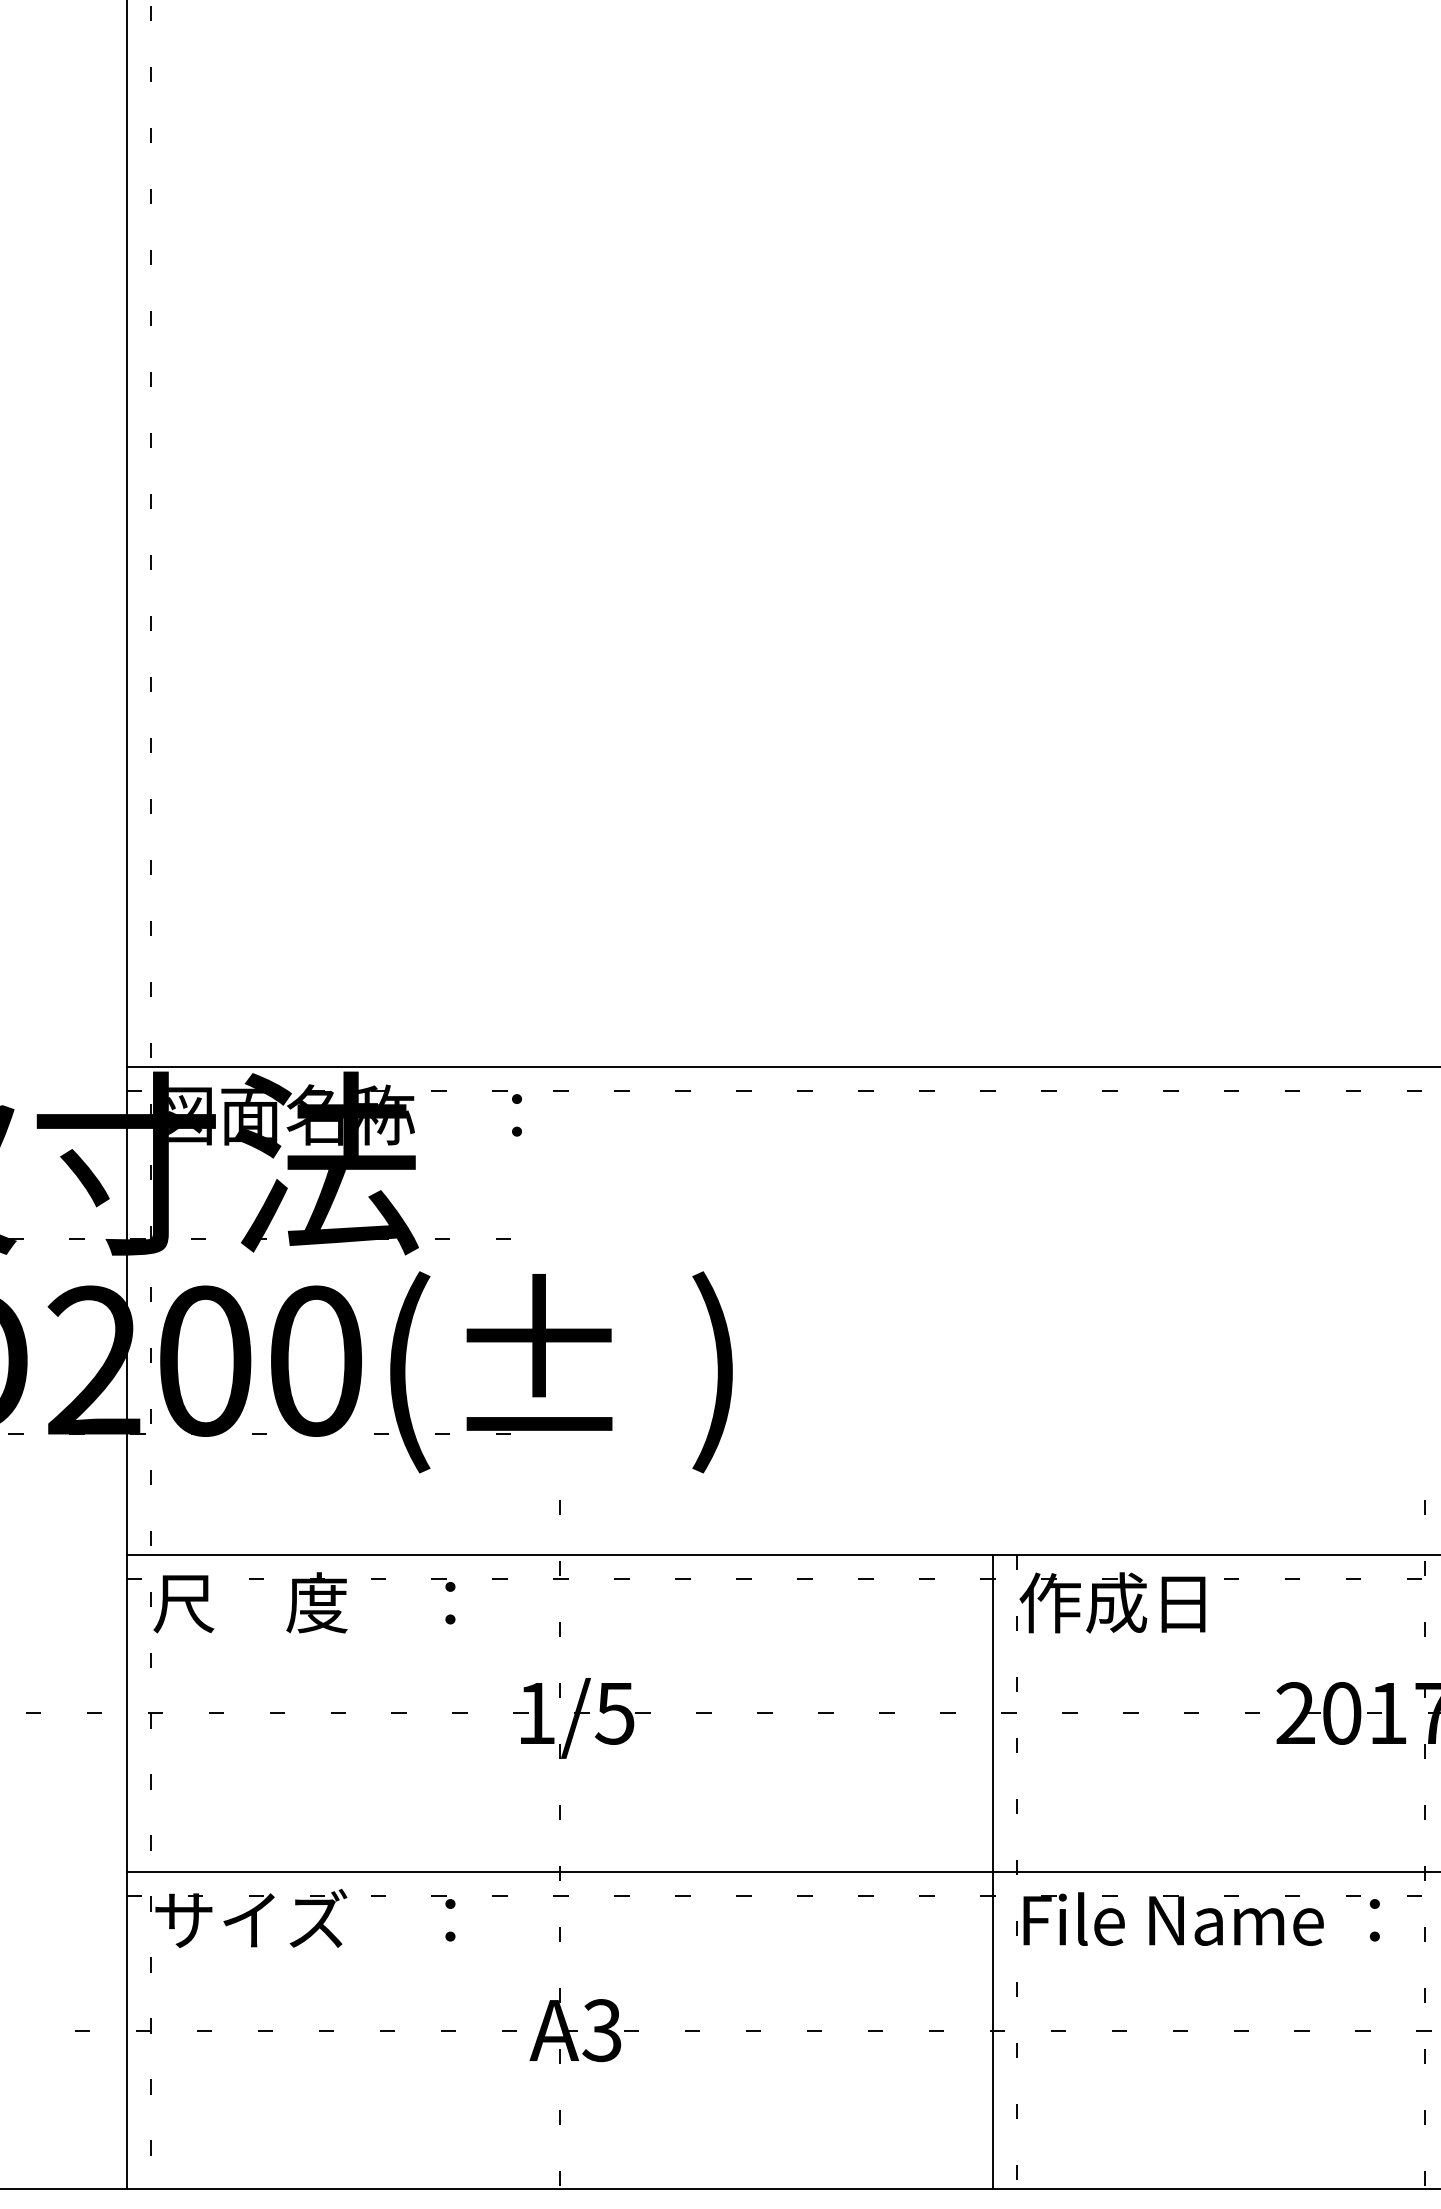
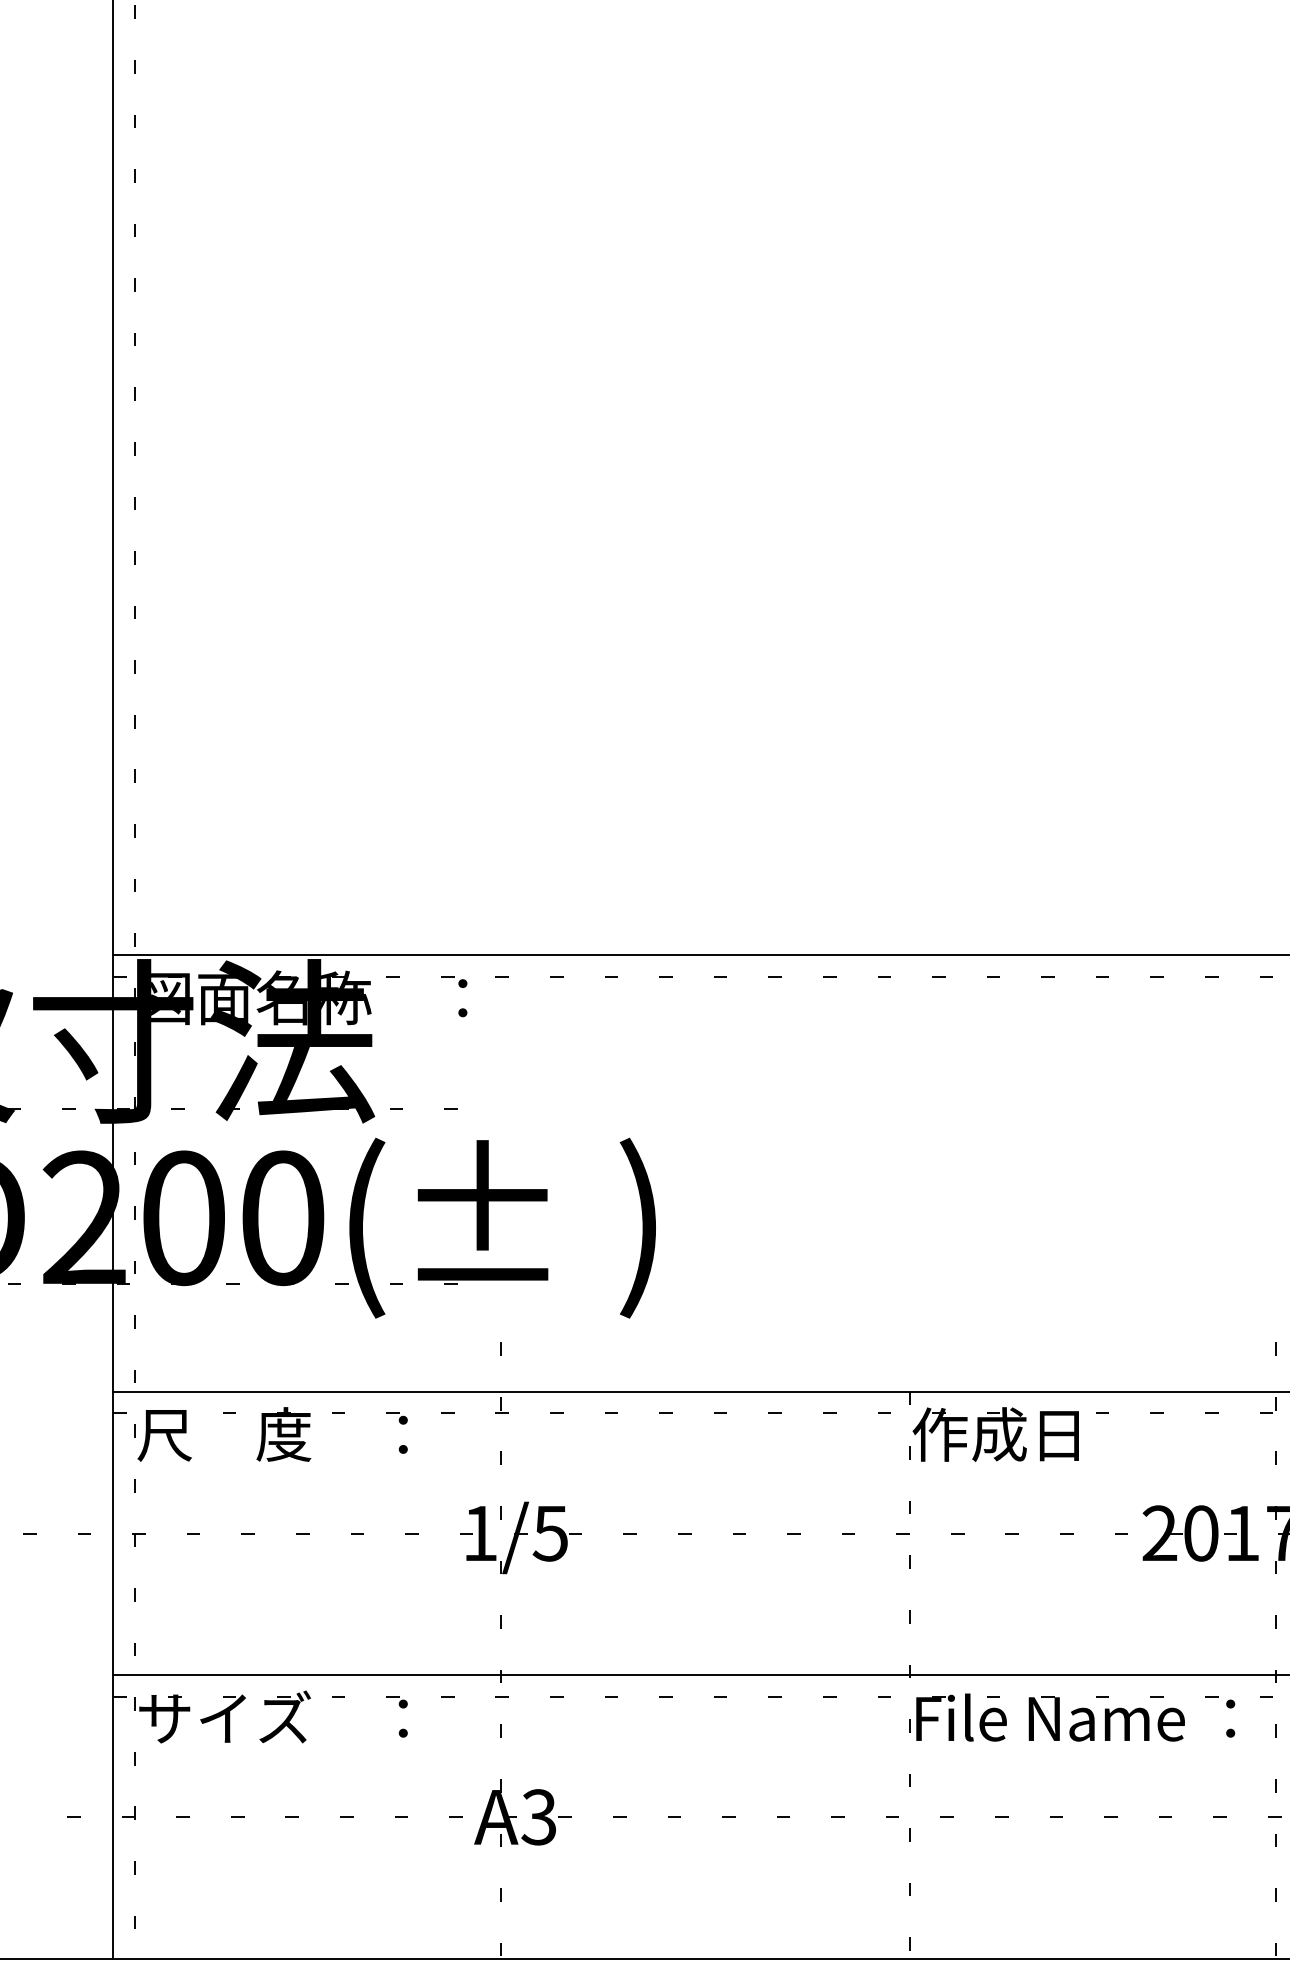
line: (992, 1872) -> (888, 1675), removed

